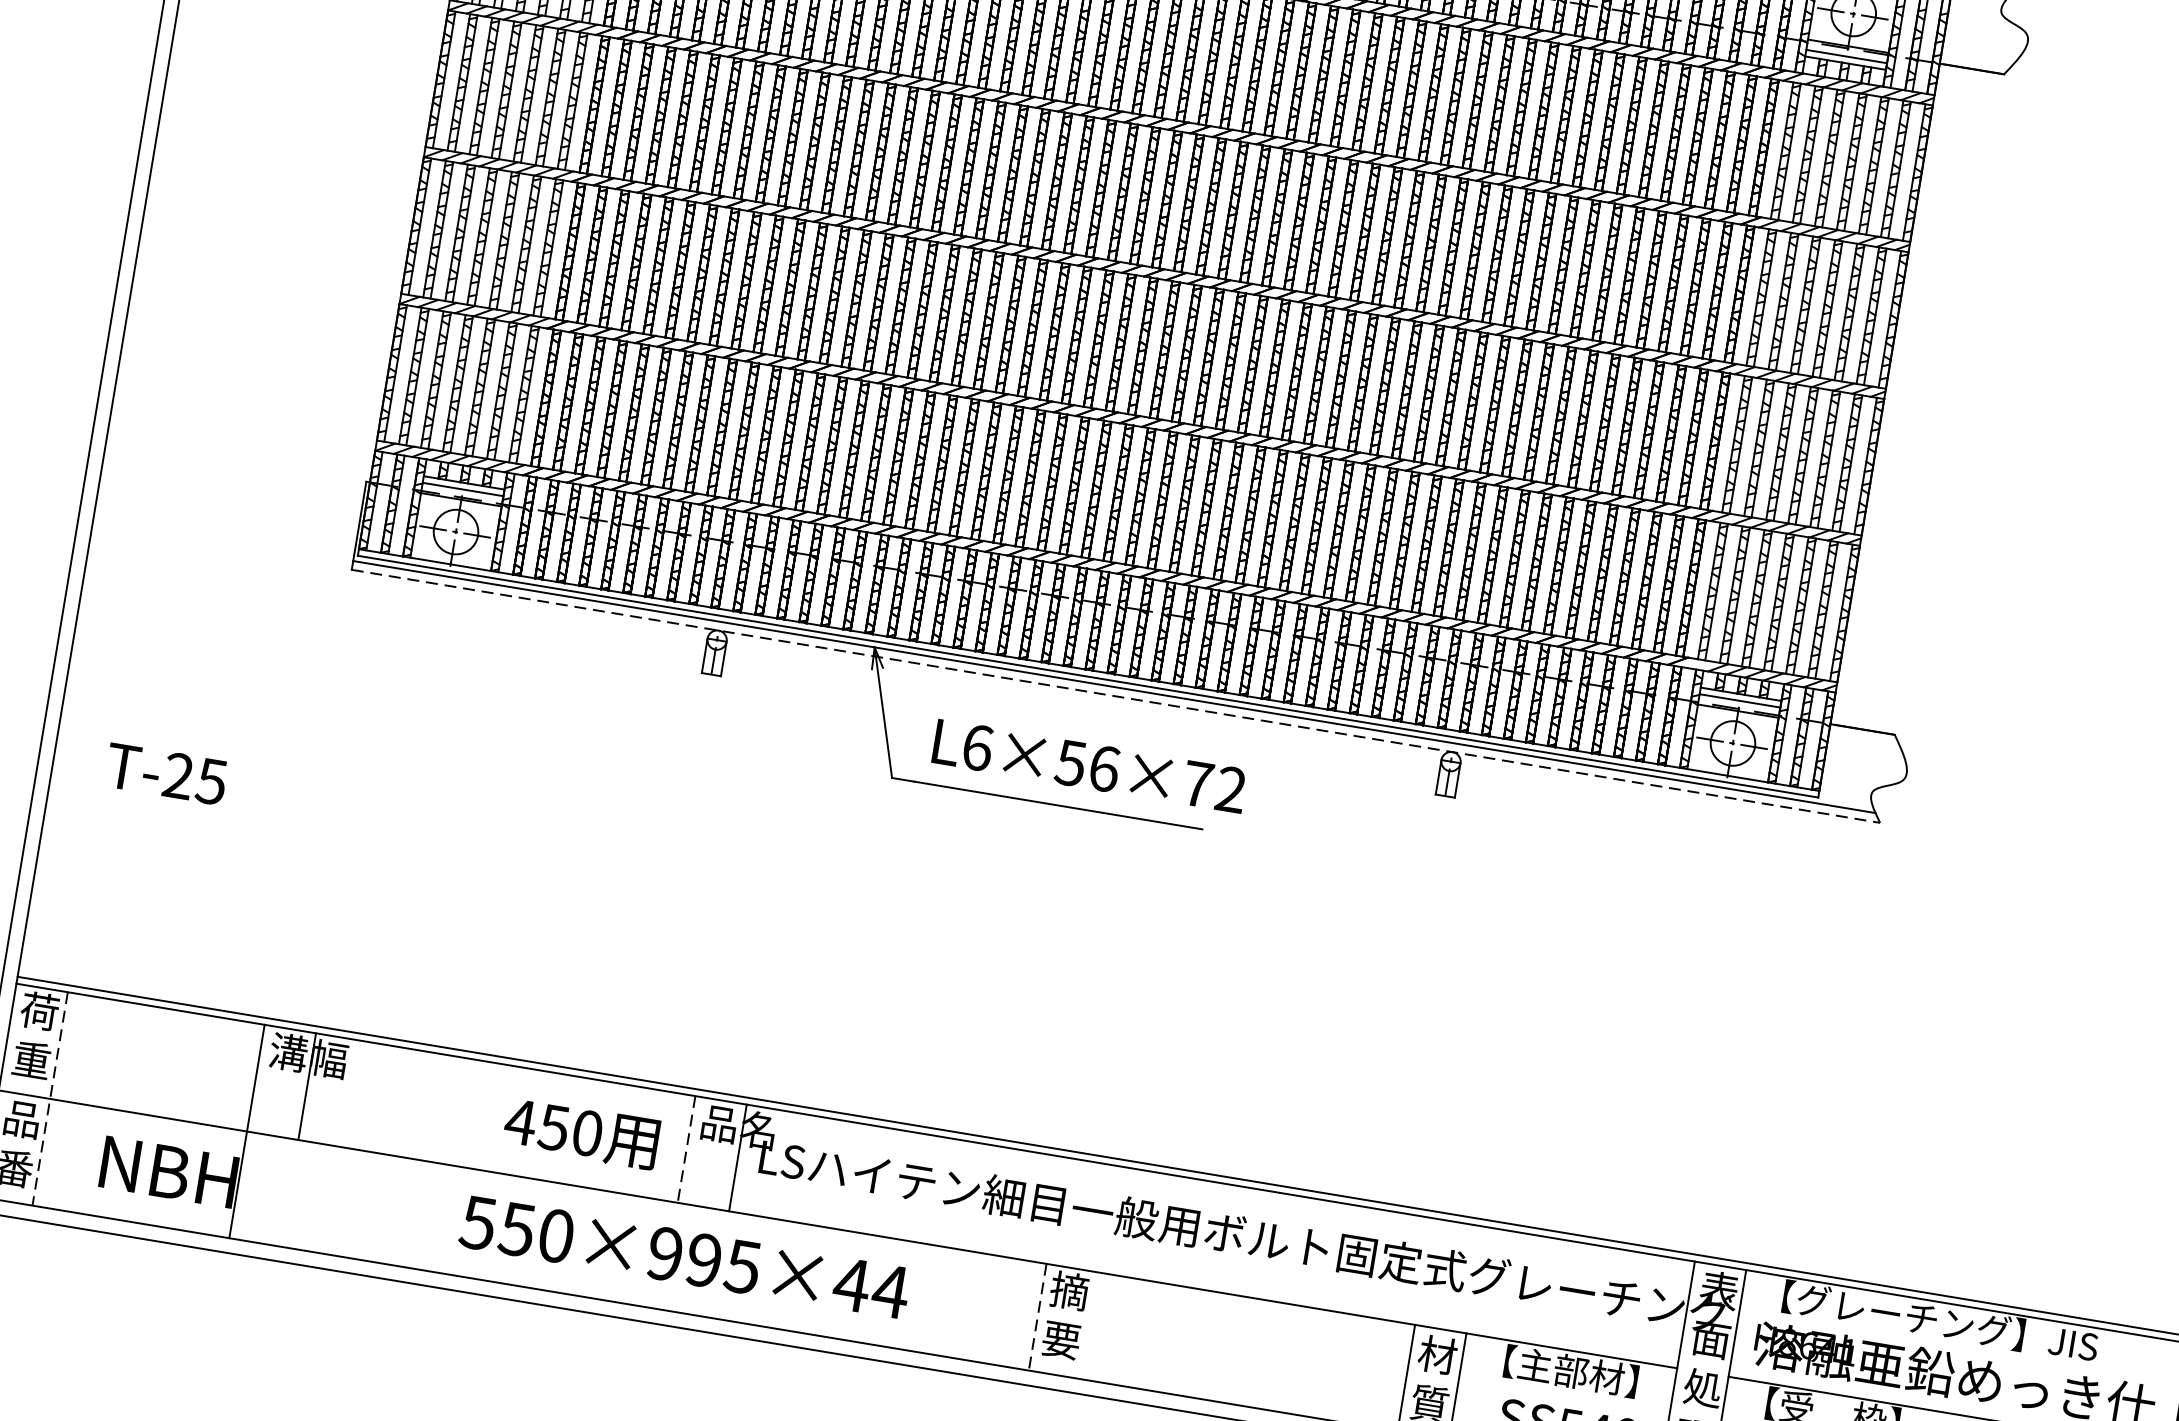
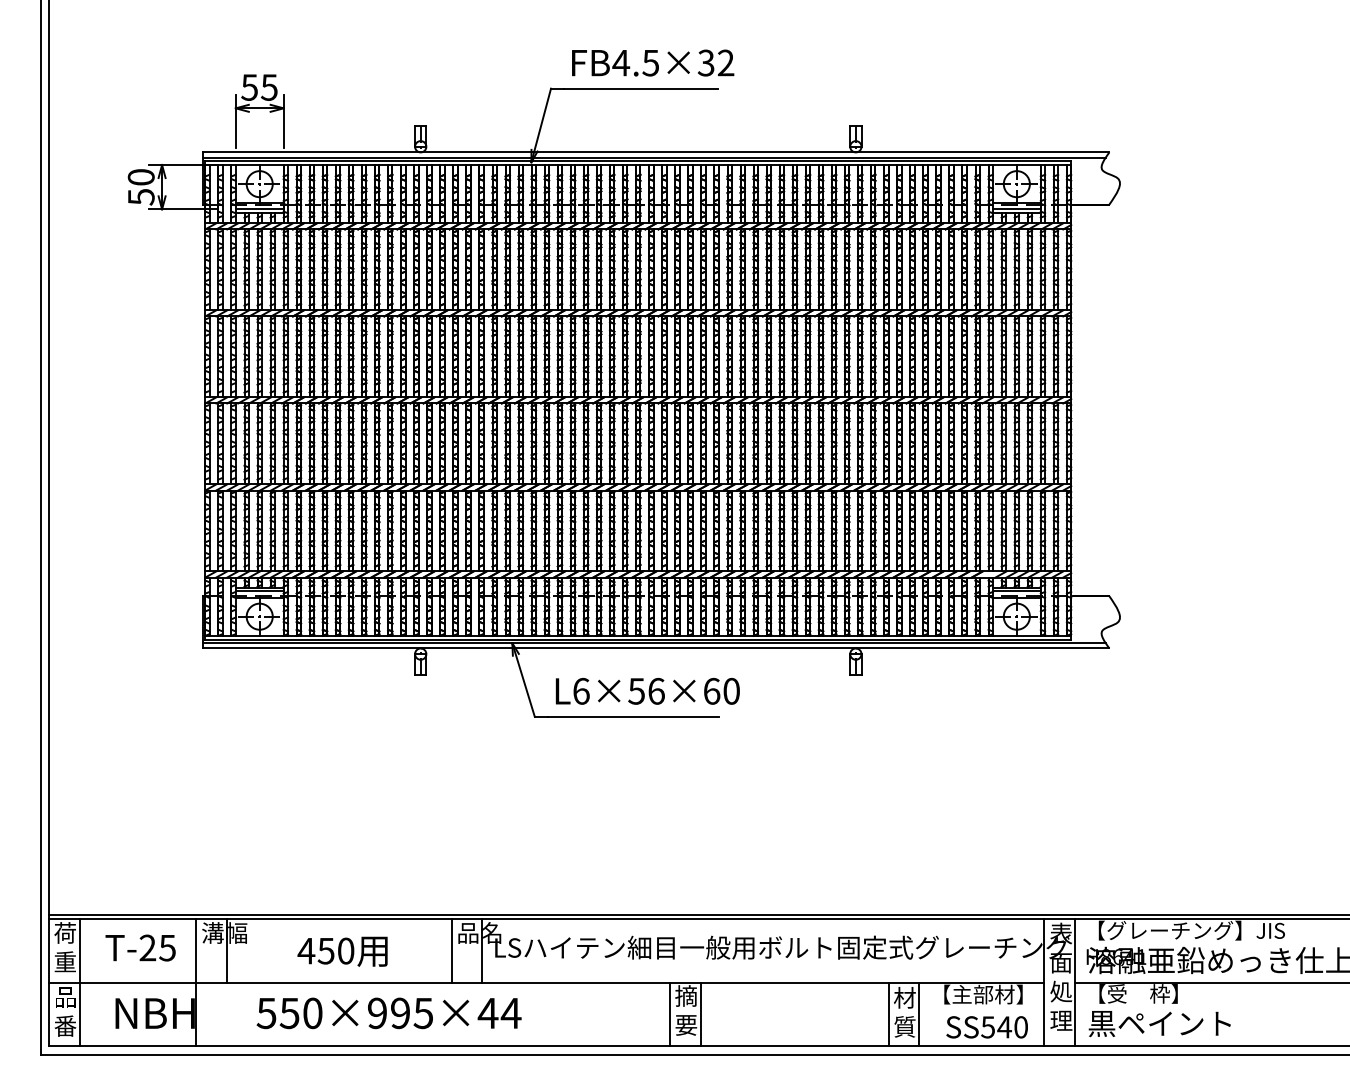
line: (1116, 696) -> (656, 648), dashed -> solid
text: (166, 773) -> (140, 947), moved
text: (1214, 785) -> (721, 690), L6×56×72 -> L6×56×60
line: (49, 1100) -> (79, 983), dashed -> solid
text: (581, 1132) -> (342, 951), moved
line: (686, 1148) -> (451, 950), dashed -> solid
text: (683, 1257) -> (388, 1013), moved
line: (1037, 1317) -> (670, 1014), dashed -> solid
line: (1088, 1324) -> (700, 1013), added

